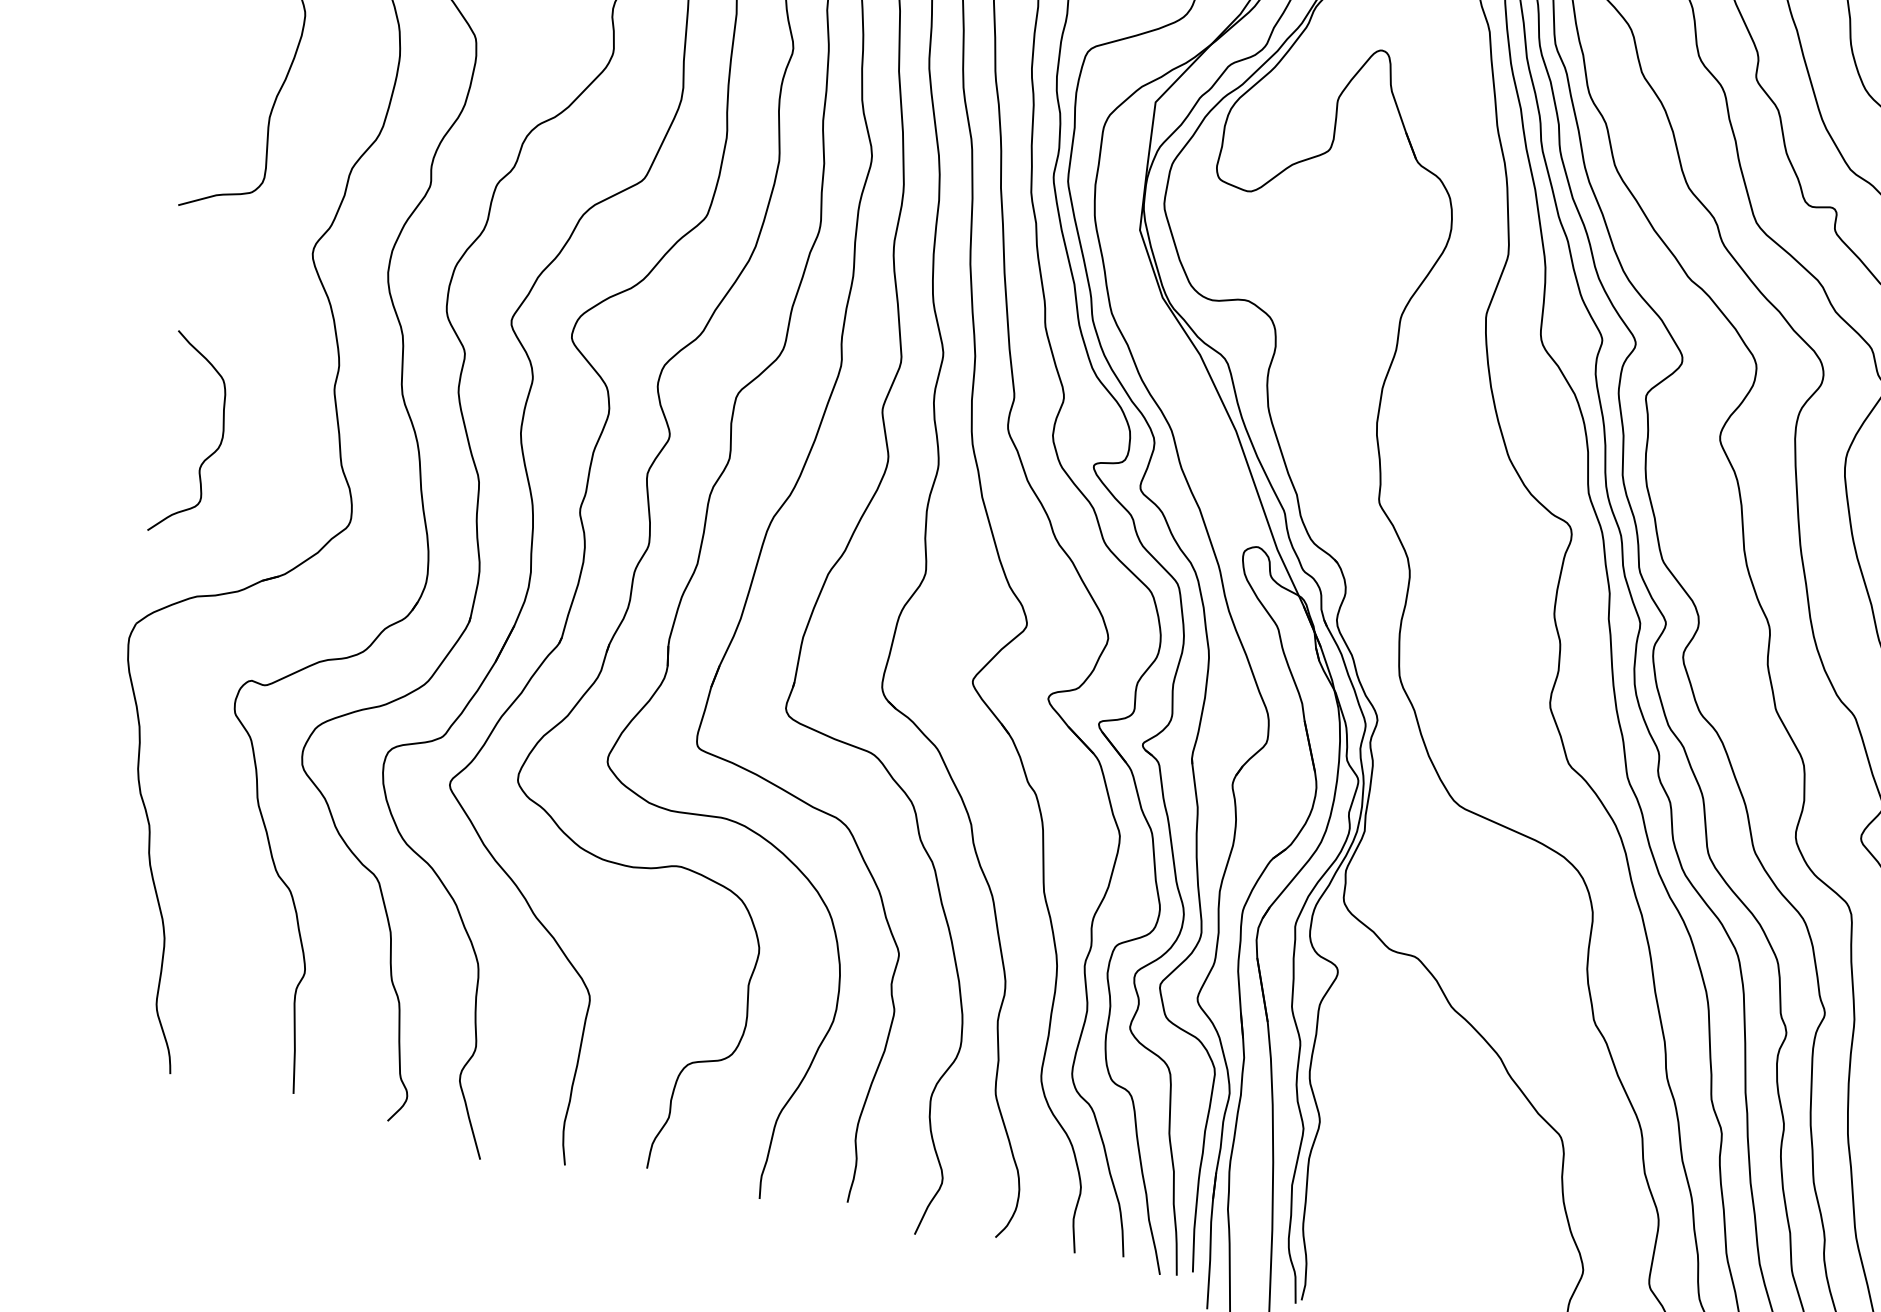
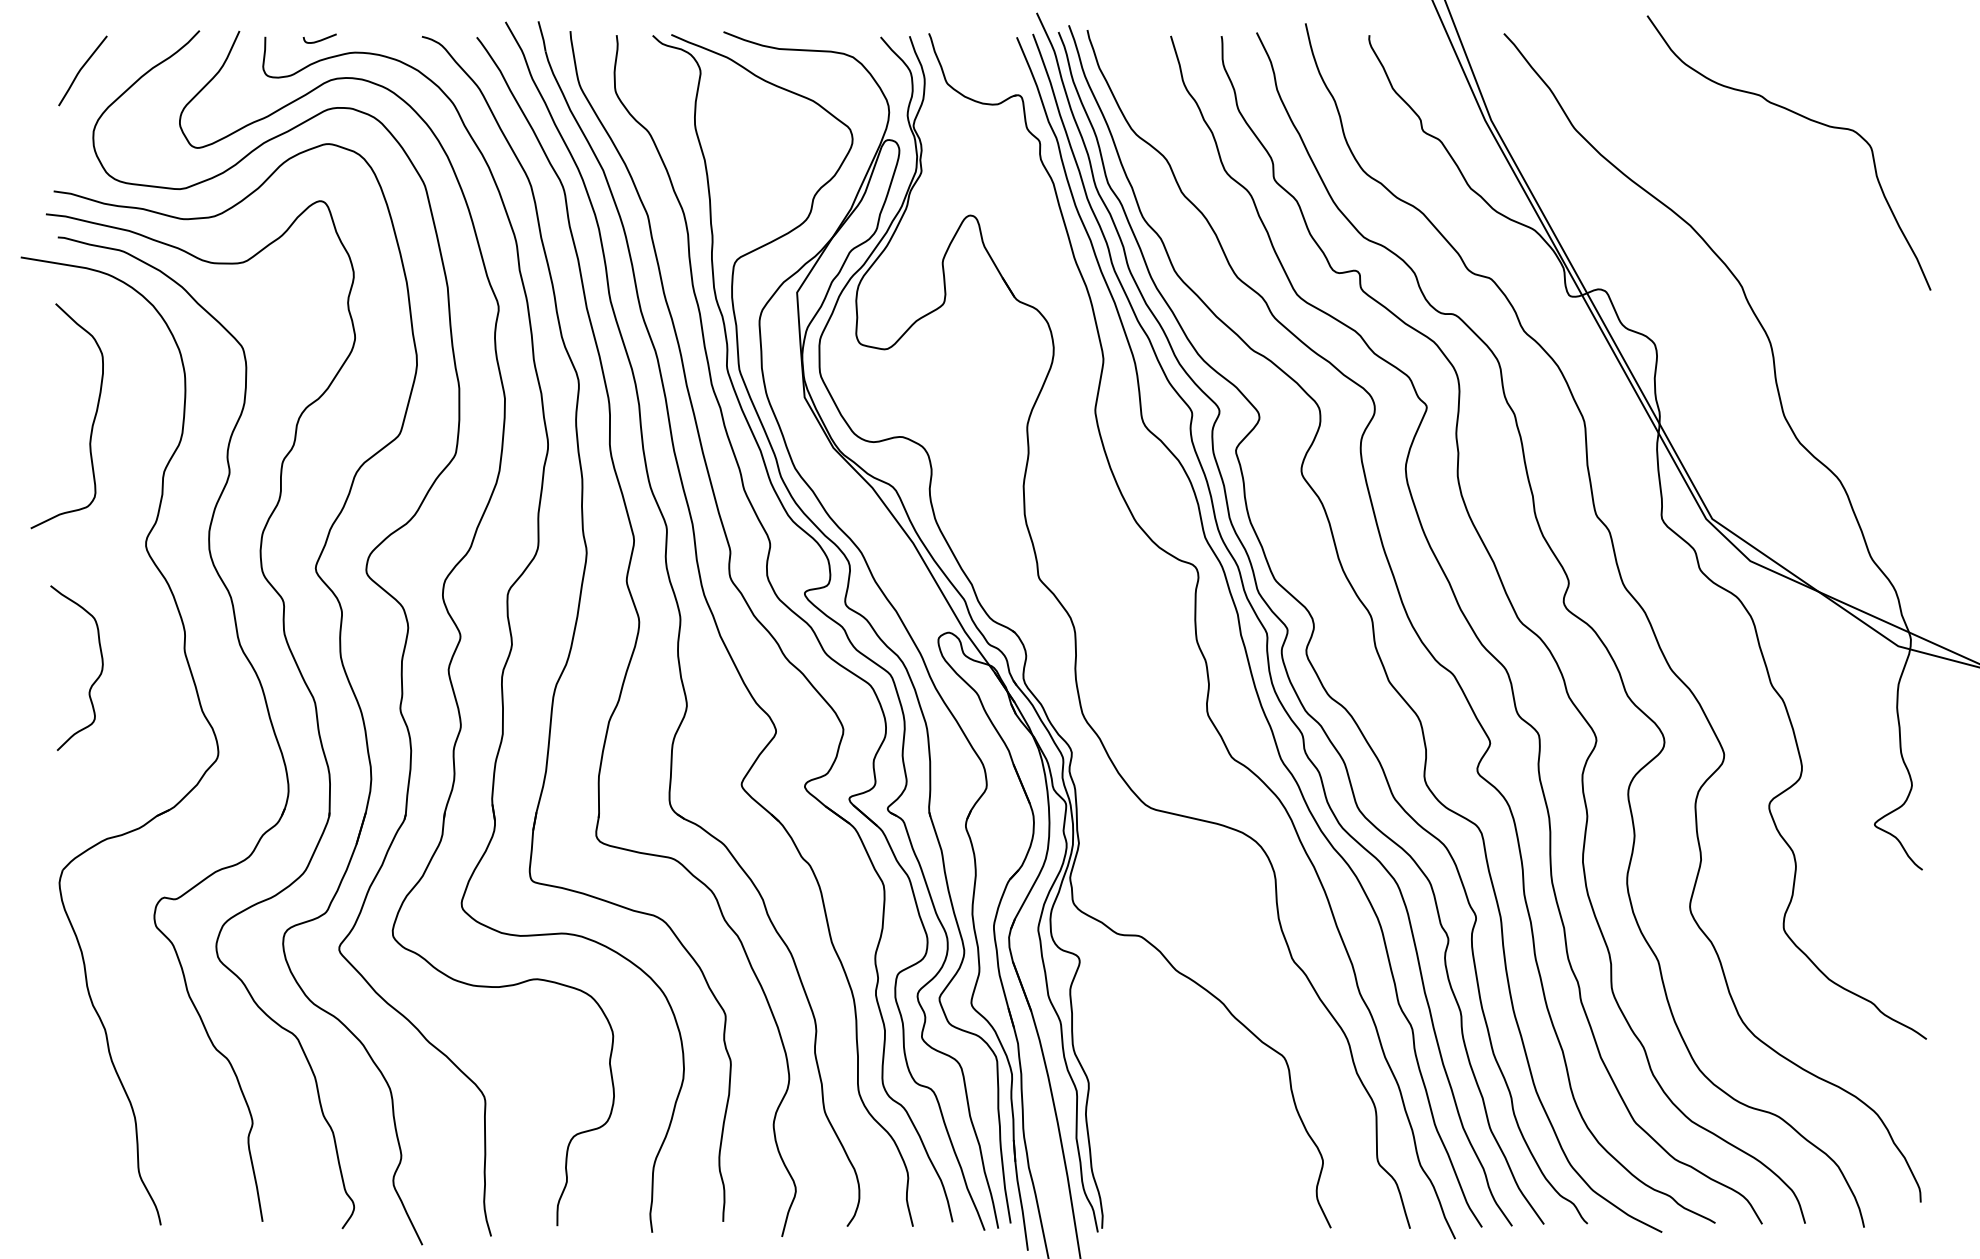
curve: (205, 457) -> (92, 683), moved

